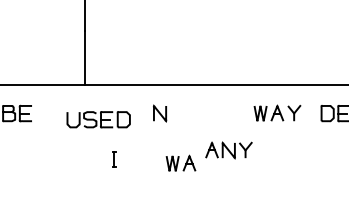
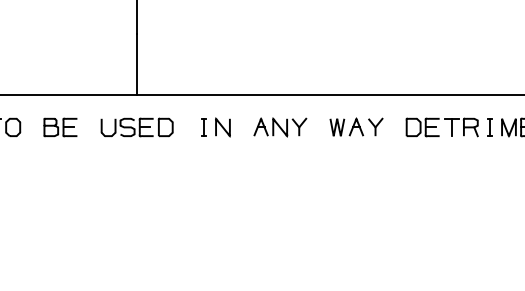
part: (98, 119) -> (136, 127), moved
part: (229, 150) -> (280, 127), moved
part: (113, 159) -> (203, 127), moved
part: (180, 162) -> (246, 183), removed

